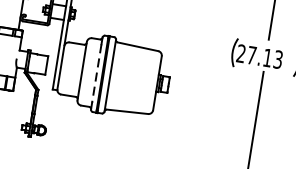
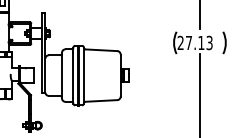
line: (96, 73) -> (73, 75), dashed -> solid

